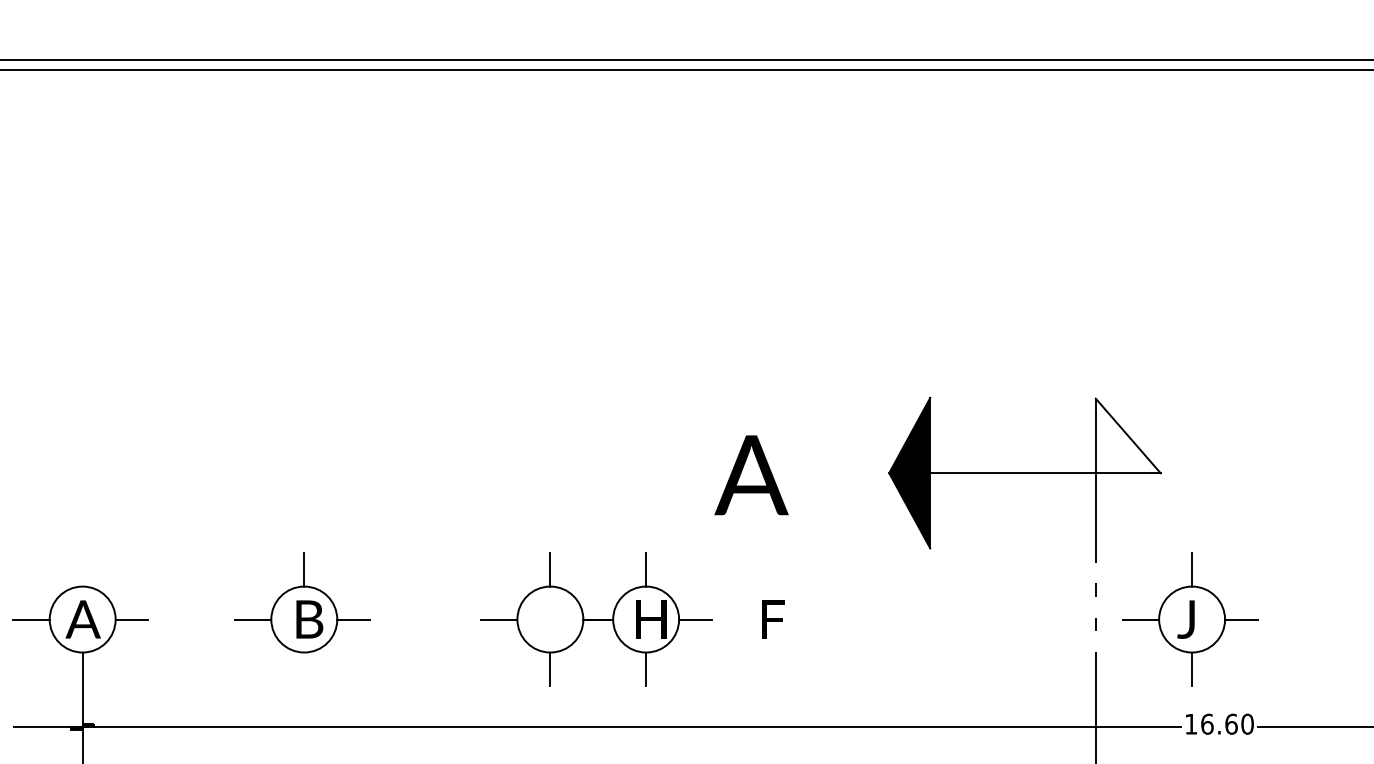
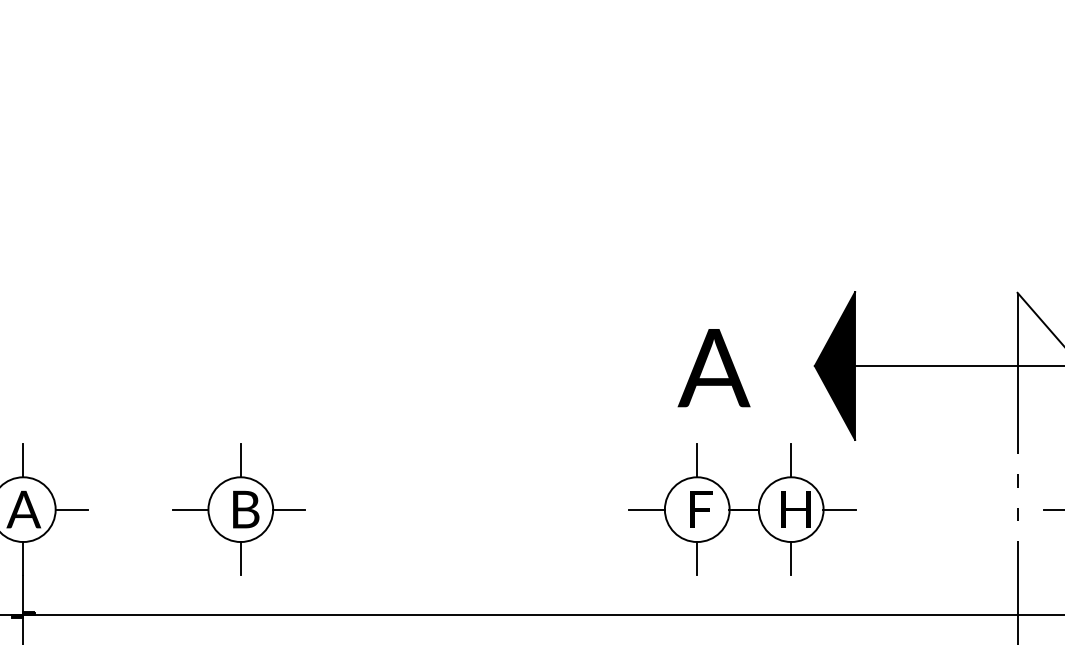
text: (751, 475) -> (714, 368), moved
line: (82, 569) -> (23, 460), added
part: (596, 619) -> (742, 509), moved
line: (304, 668) -> (241, 557), added

